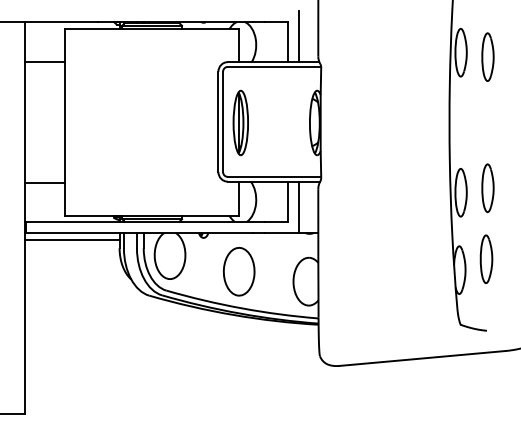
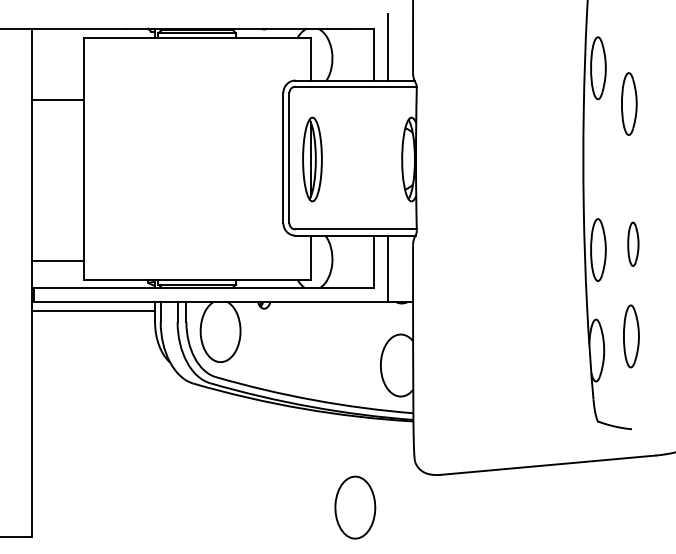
part: (488, 56) -> (629, 103), moved
line: (45, 62) -> (58, 100), moved
line: (45, 183) -> (58, 260), moved
part: (488, 188) -> (633, 244), size x0.7
part: (239, 271) -> (355, 507), moved

